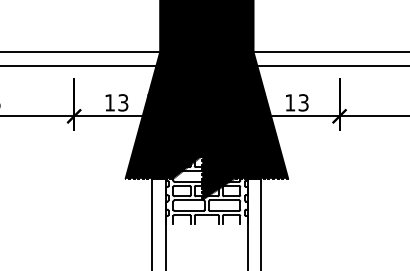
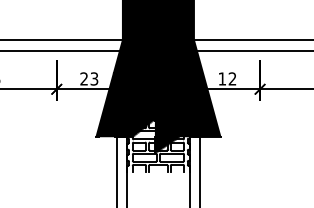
text: (109, 102) -> (83, 78), 13 -> 23
text: (303, 102) -> (232, 78), 13 -> 12

